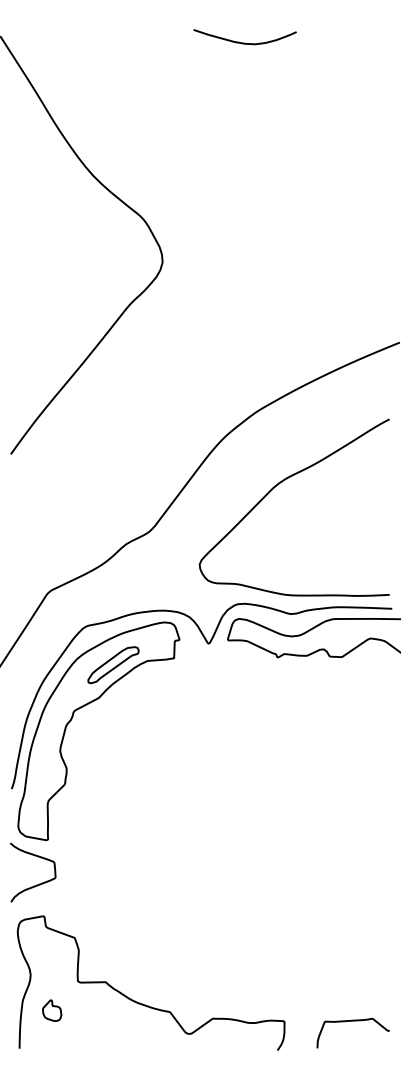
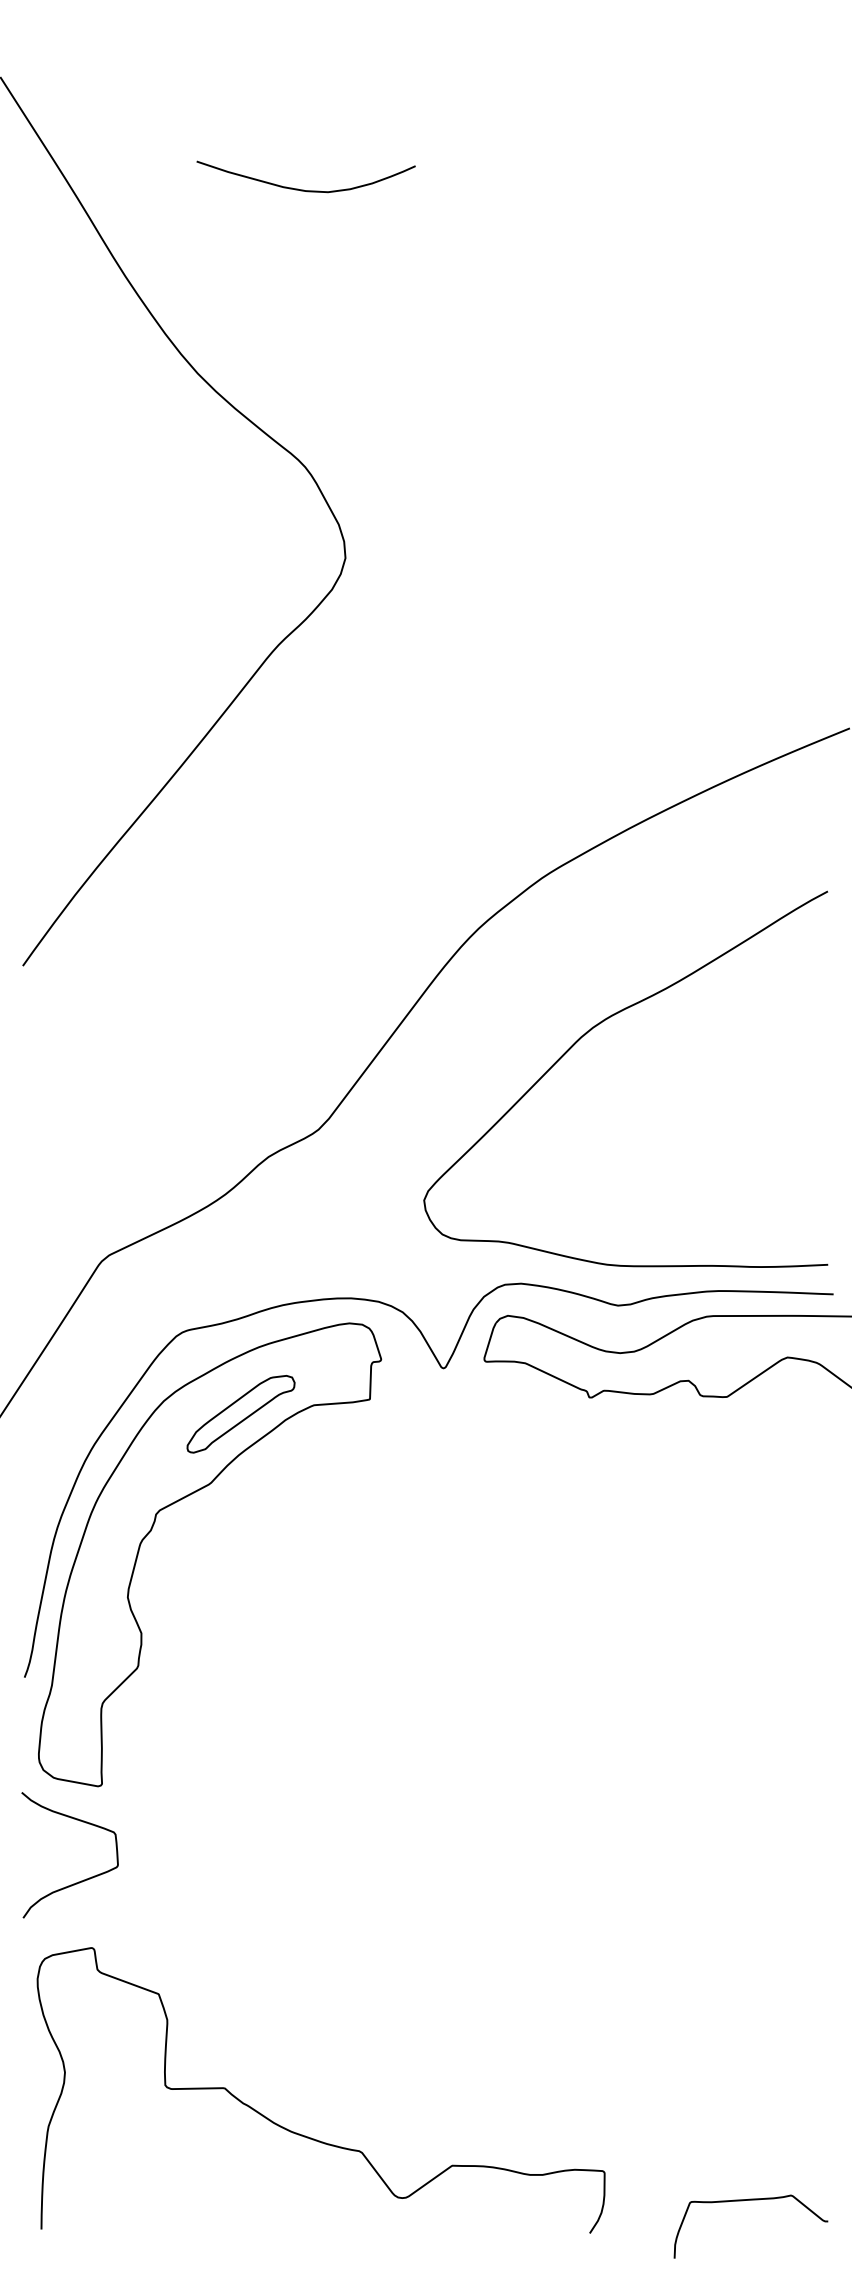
curve: (244, 42) -> (304, 188), moved
part: (52, 1010) -> (111, 2148), removed
curve: (352, 1021) -> (749, 2201), moved

